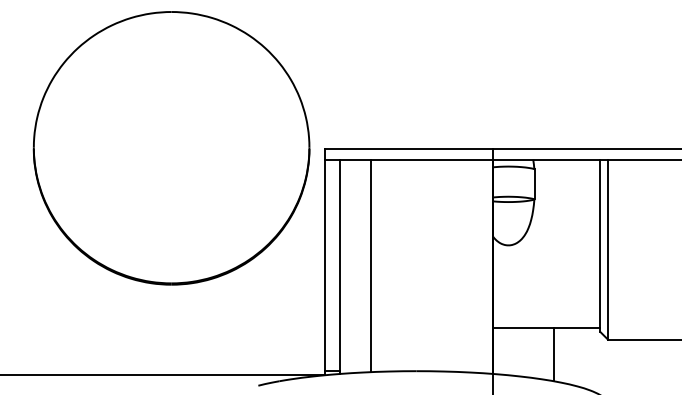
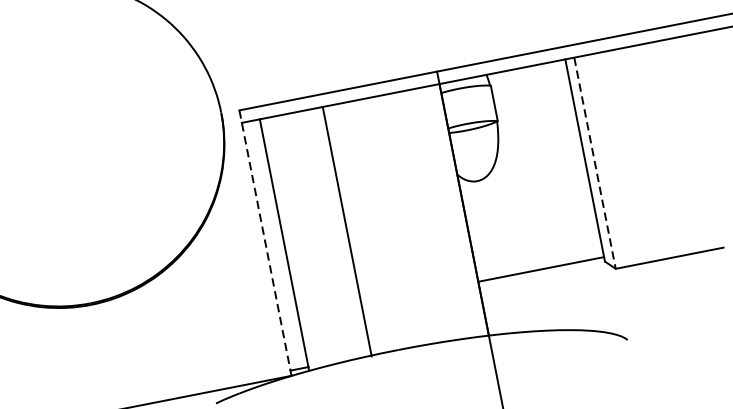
line: (607, 249) -> (594, 163), solid -> dashed
line: (324, 262) -> (265, 243), solid -> dashed
line: (370, 265) -> (346, 231), moved
line: (554, 354) -> (556, 298), removed

